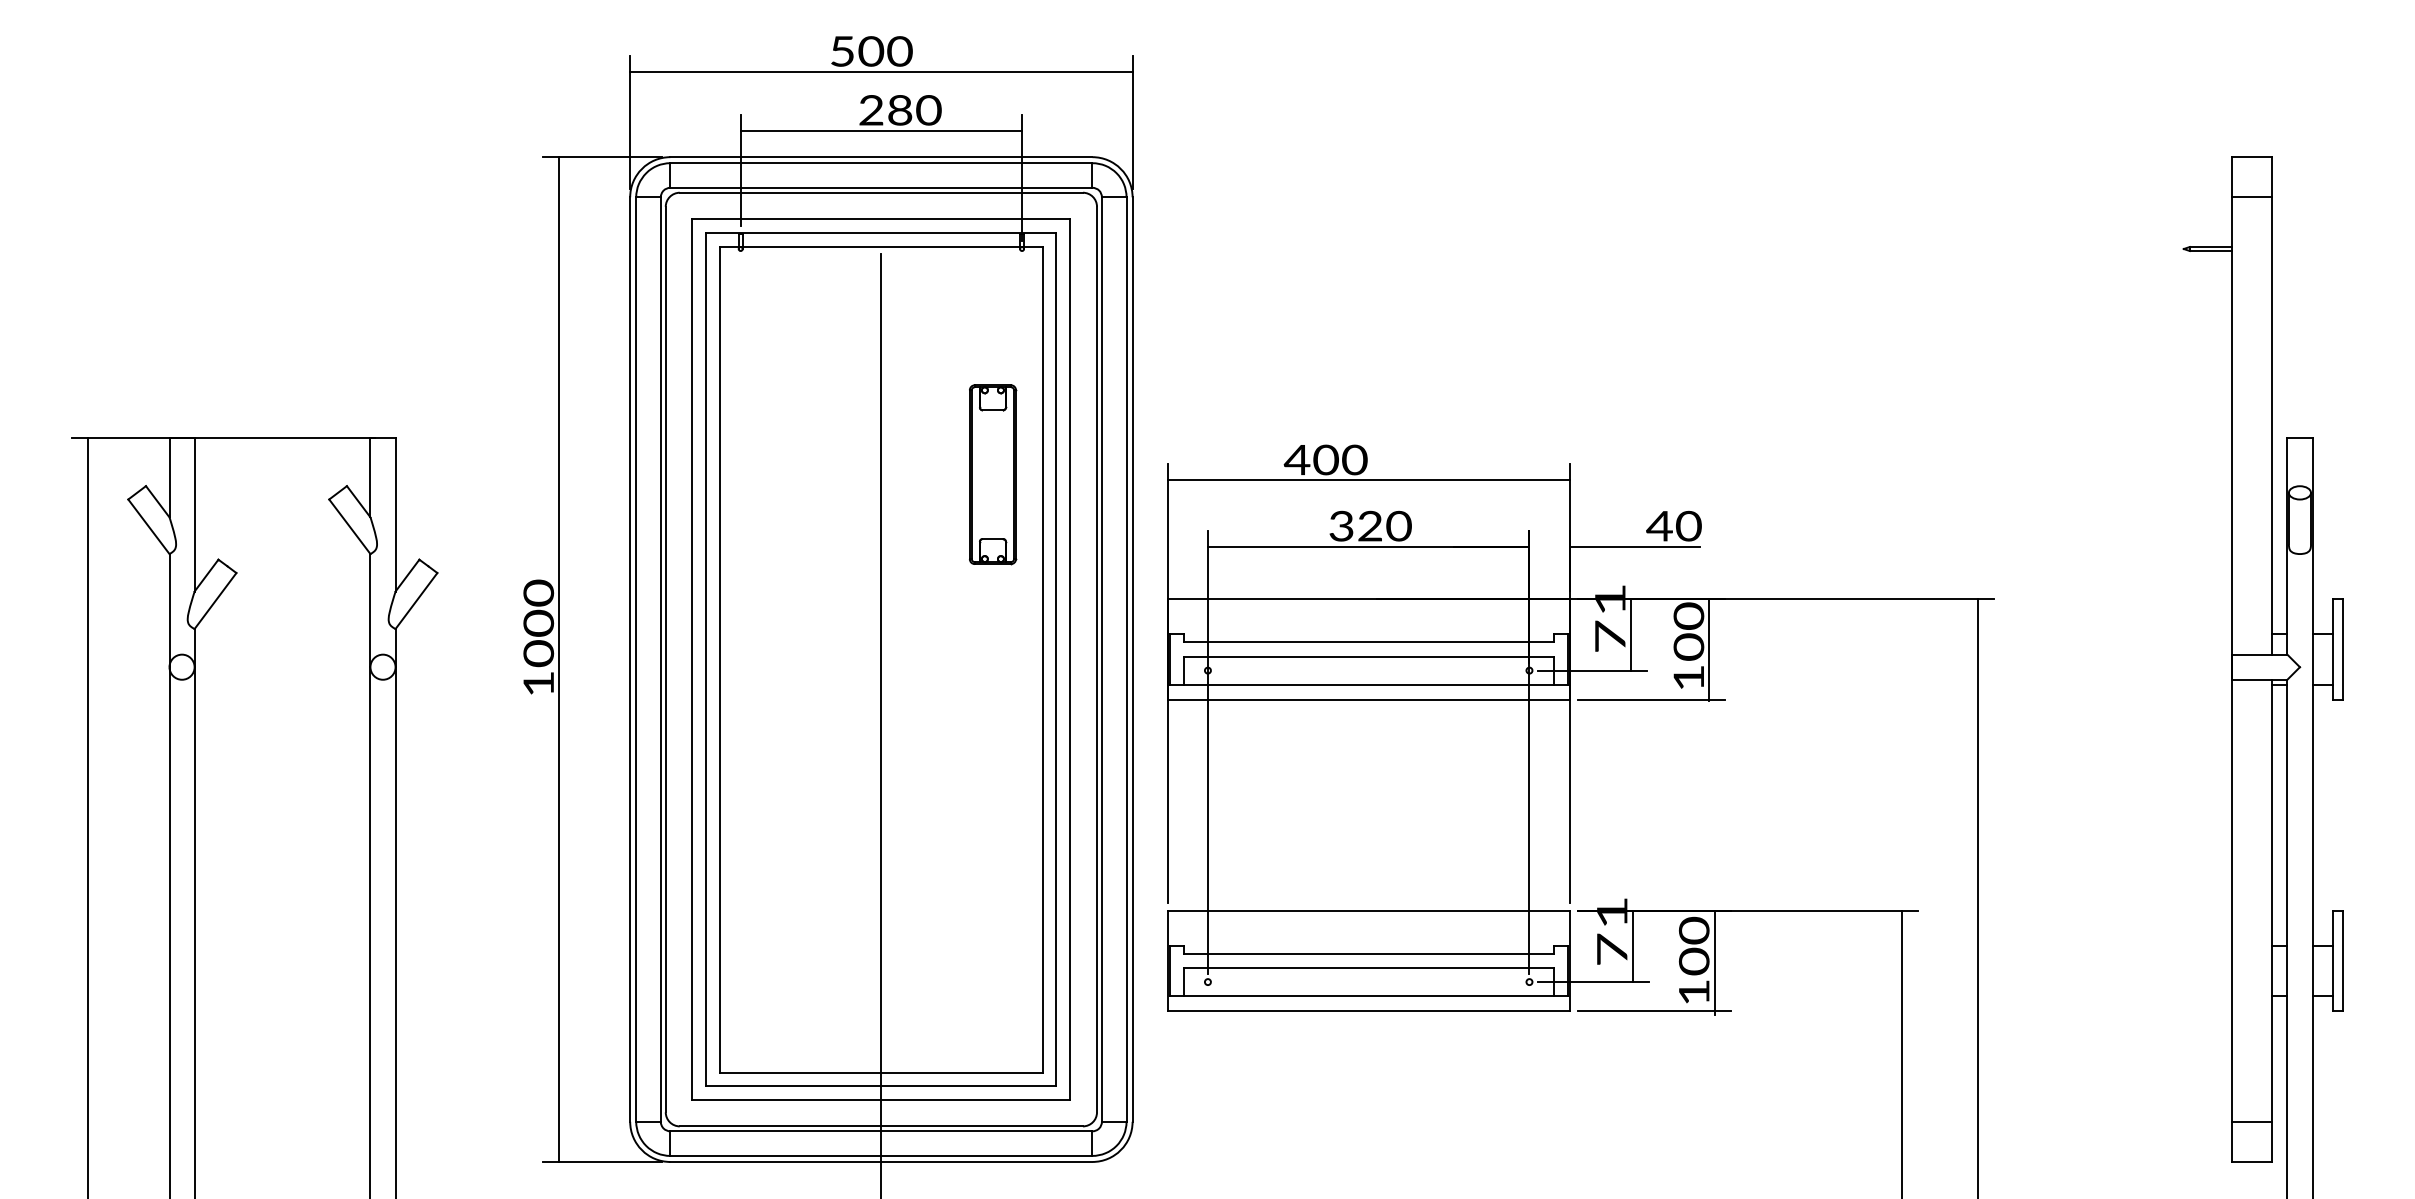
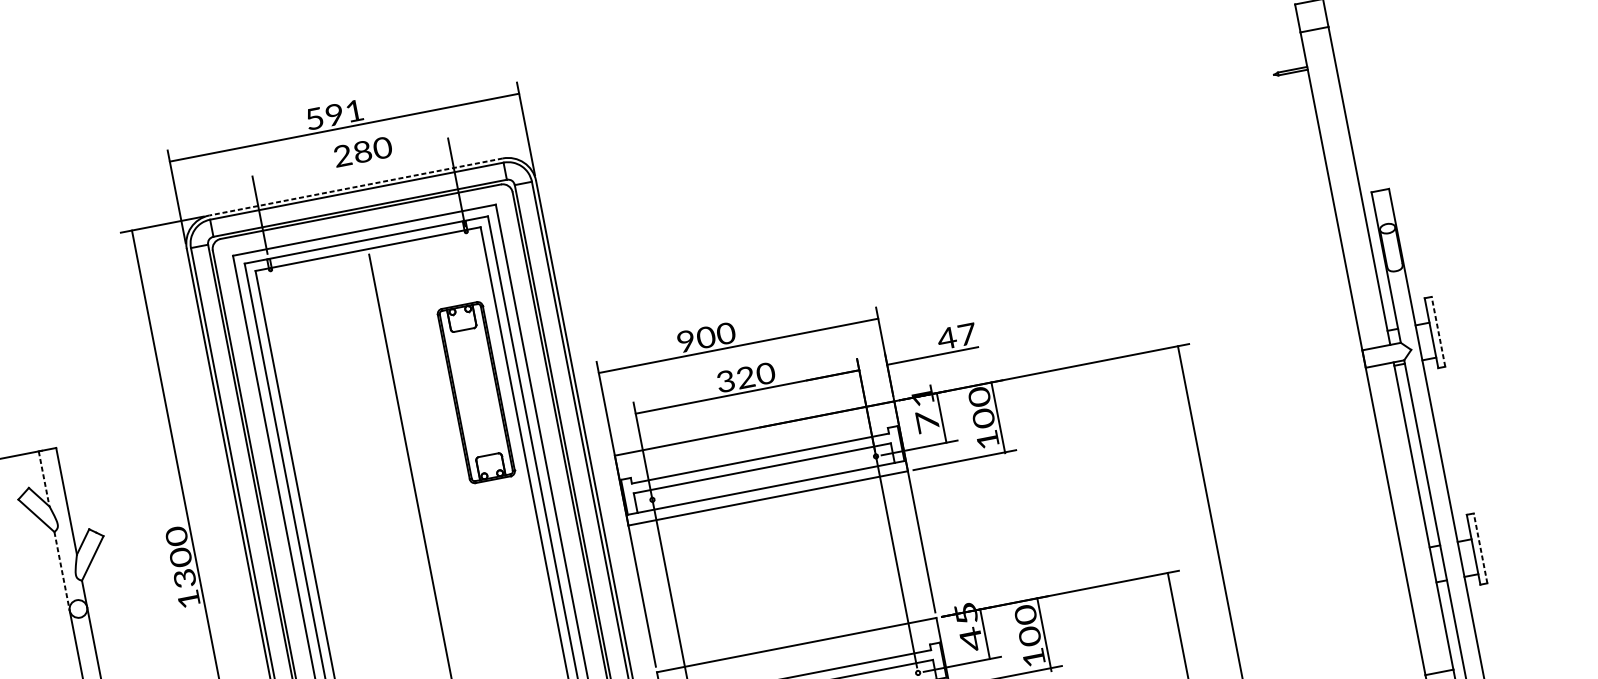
text: (885, 51) -> (344, 112), 500 -> 591
line: (881, 130) -> (352, 168), removed
line: (880, 157) -> (355, 187), solid -> dashed
text: (1296, 459) -> (685, 341), 400 -> 900
part: (993, 474) -> (476, 392), size x1.4
line: (370, 477) -> (44, 478), solid -> dashed
text: (1688, 525) -> (966, 334), 40 -> 47
line: (370, 610) -> (62, 571), solid -> dashed
line: (2342, 649) -> (1438, 331), solid -> dashed
text: (538, 653) -> (184, 578), 1000 -> 1300
text: (1612, 932) -> (969, 627), 71 -> 45
line: (2342, 960) -> (1480, 548), solid -> dashed

